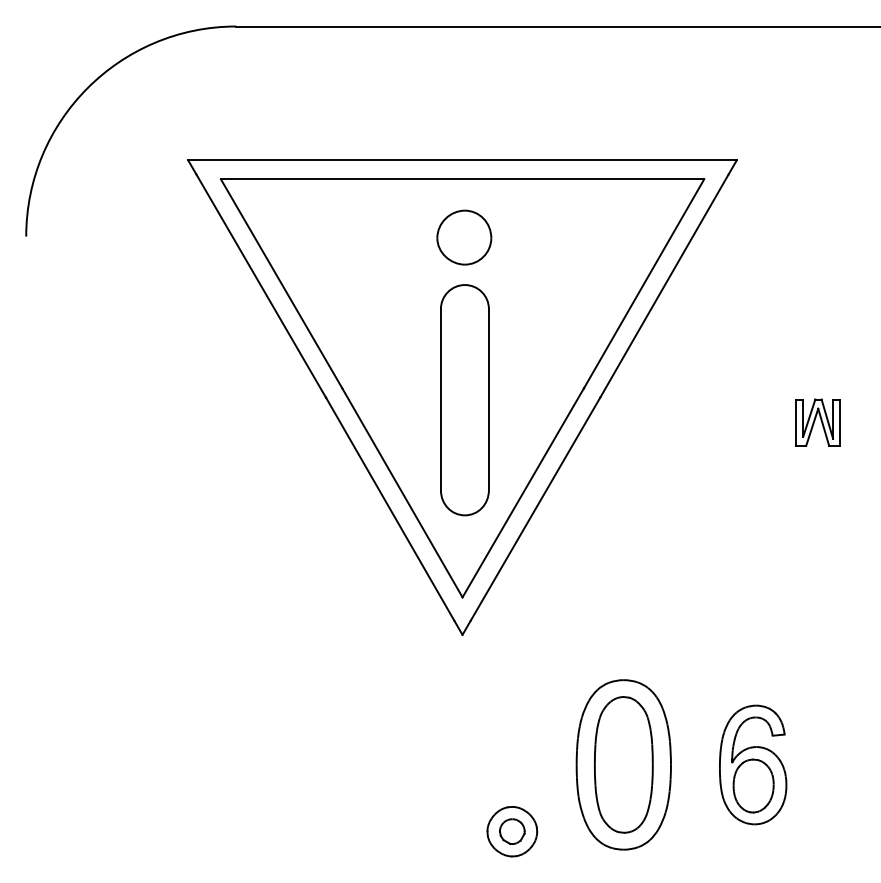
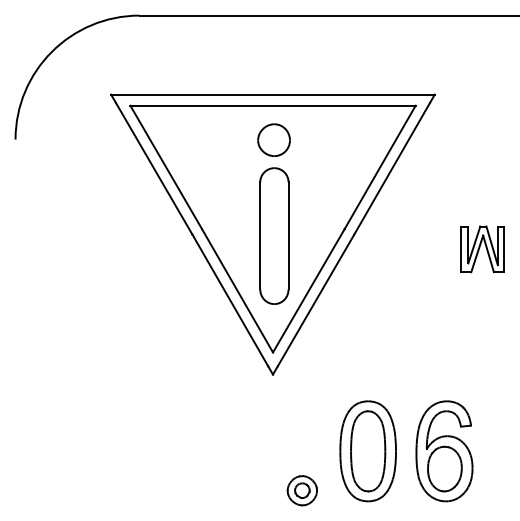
part: (817, 422) -> (482, 249), size x1.67
part: (753, 765) -> (444, 451), size x1.43

